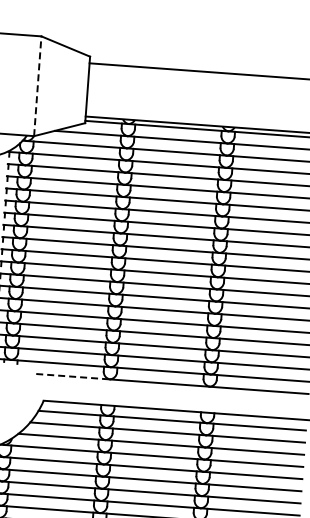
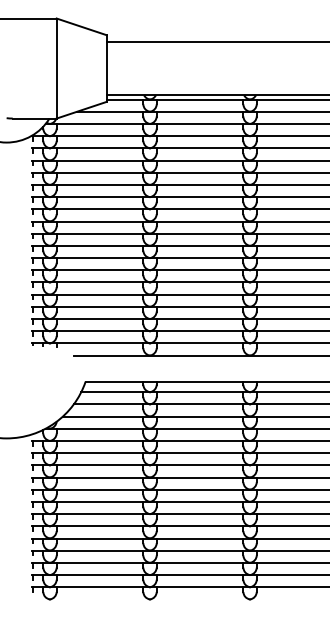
line: (37, 86) -> (56, 68), dashed -> solid
line: (71, 376) -> (111, 355), dashed -> solid

